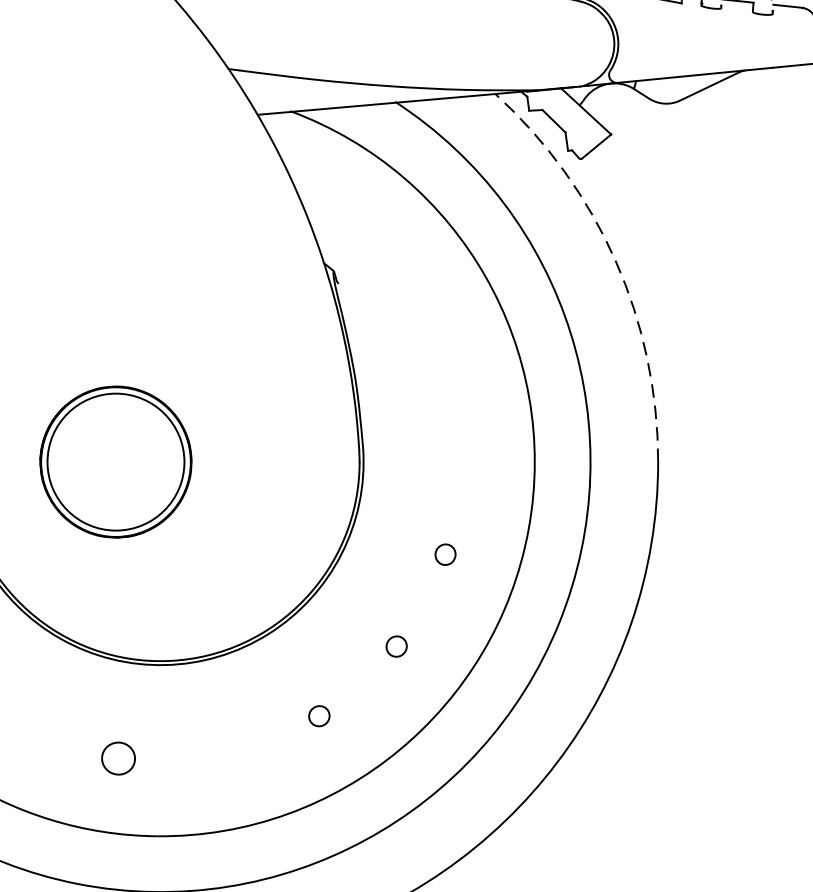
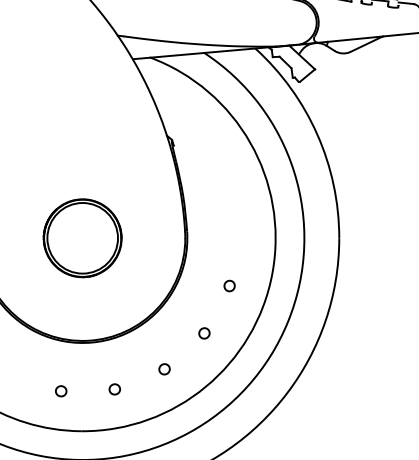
arc: (615, 260) -> (317, 134), dashed -> solid
part: (115, 462) -> (82, 238), moved
part: (222, 755) -> (114, 389), added
part: (119, 759) -> (61, 391), size x0.62

